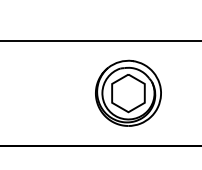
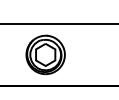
part: (128, 92) -> (45, 54), moved

